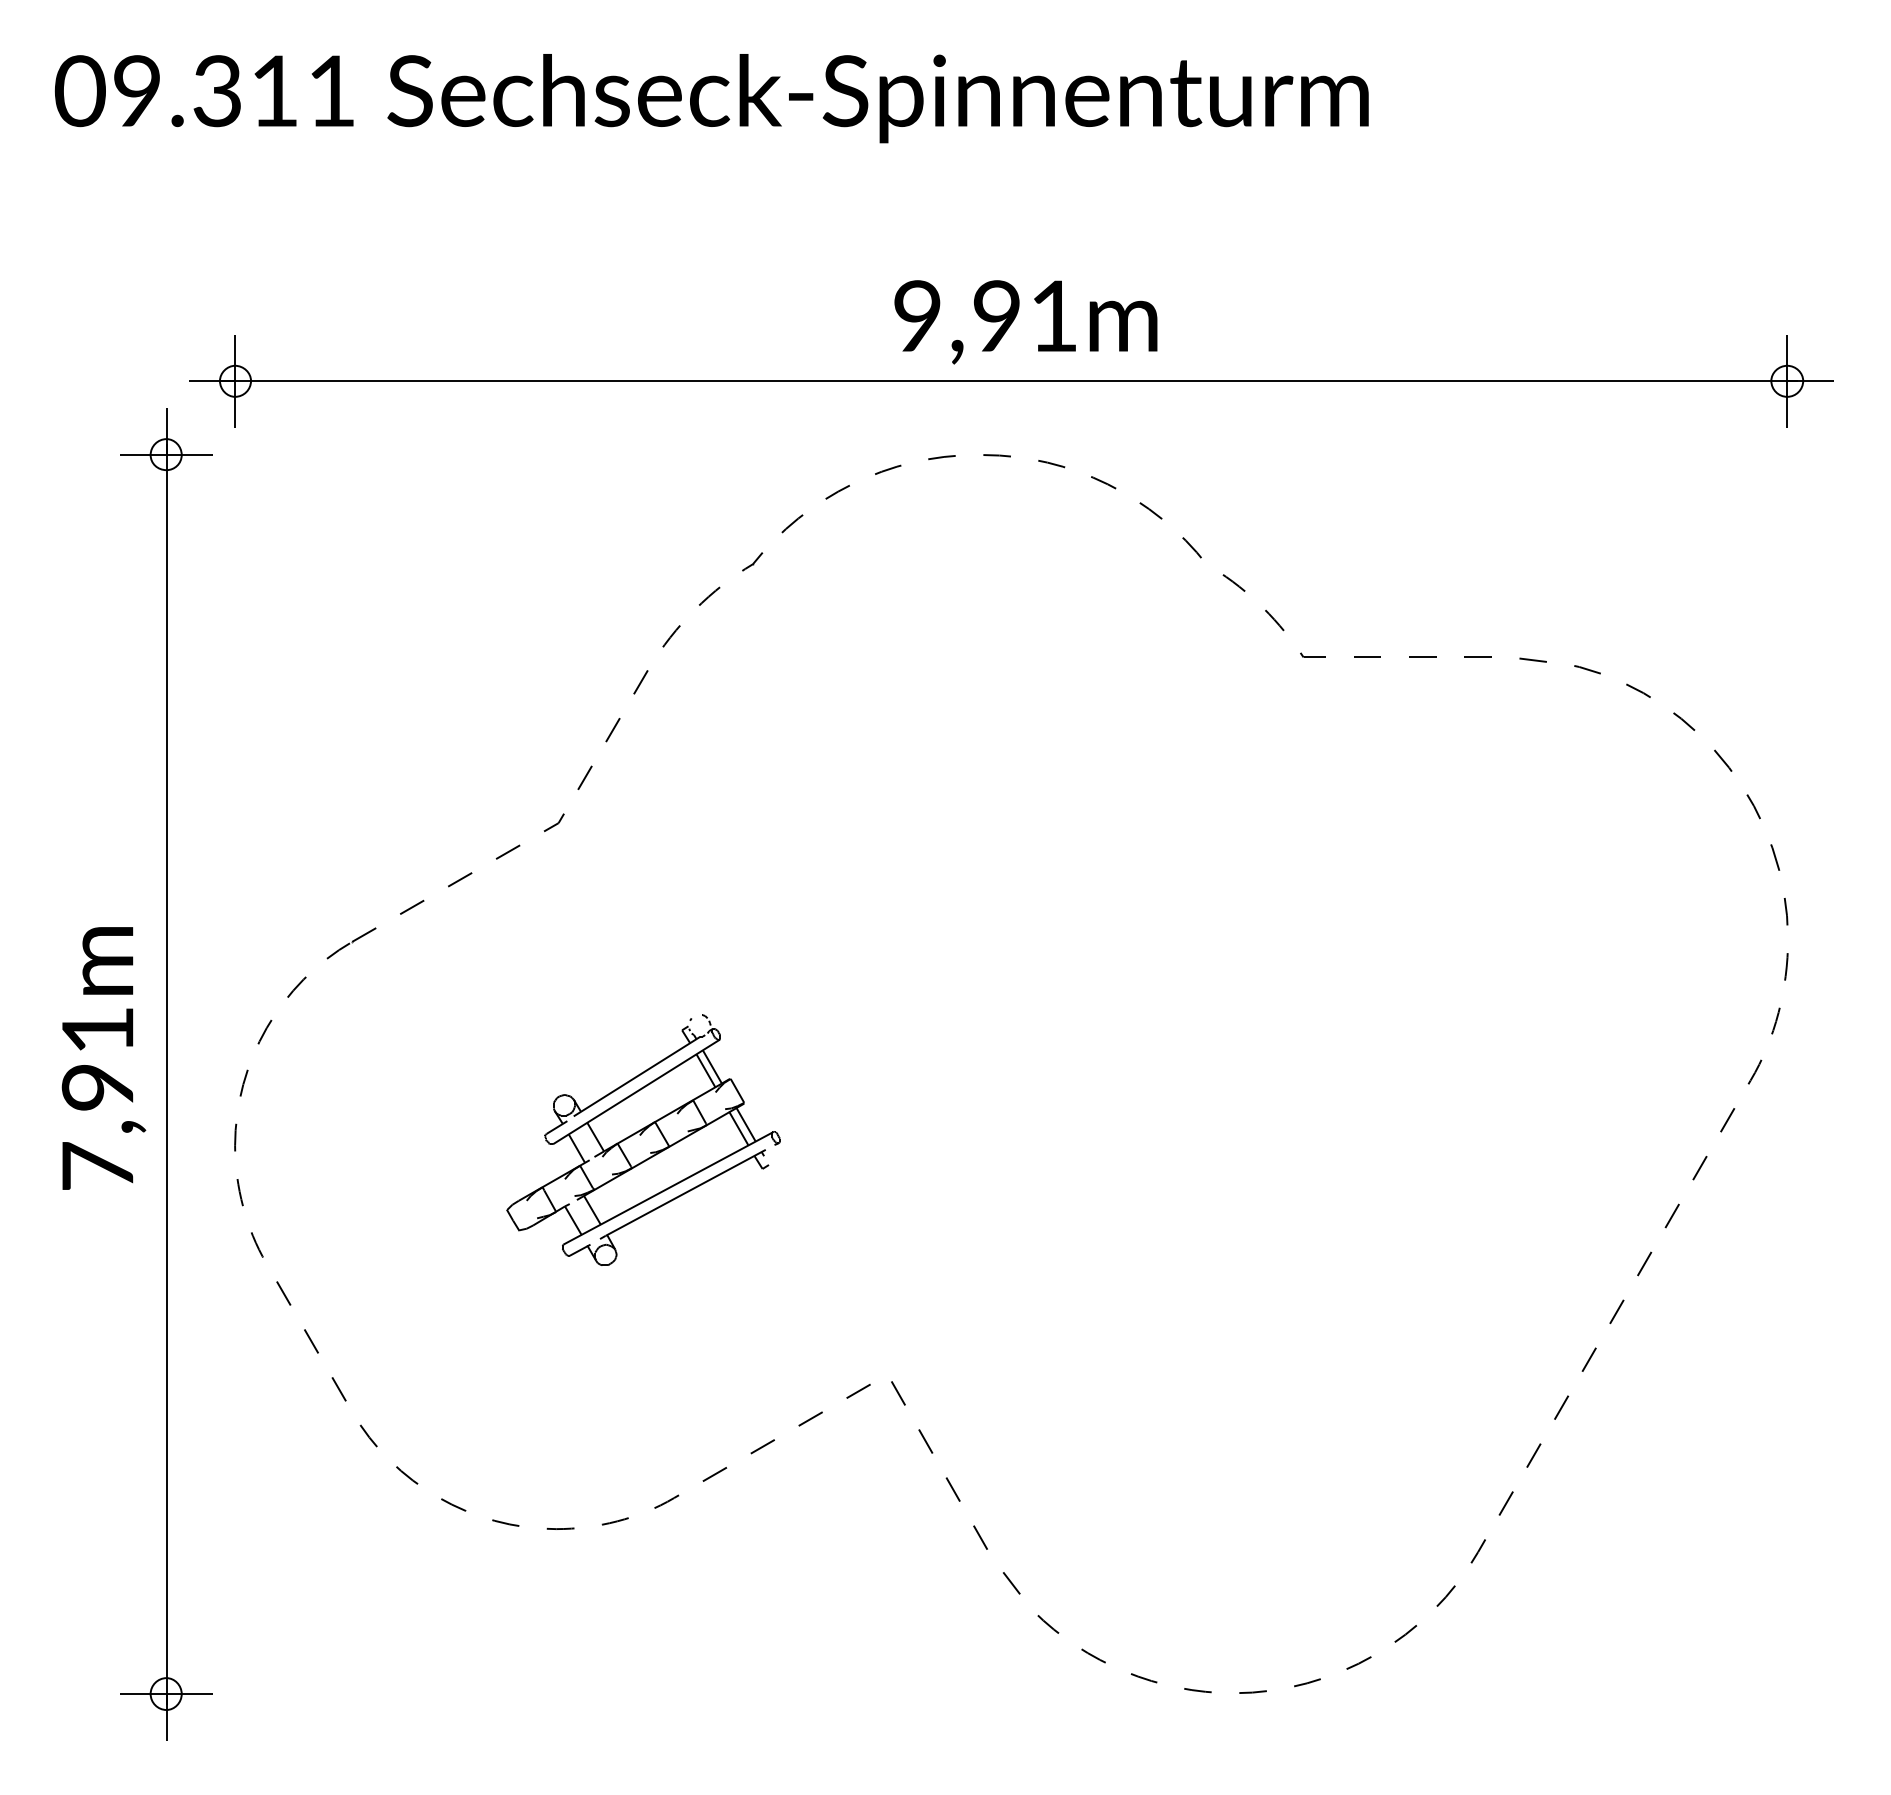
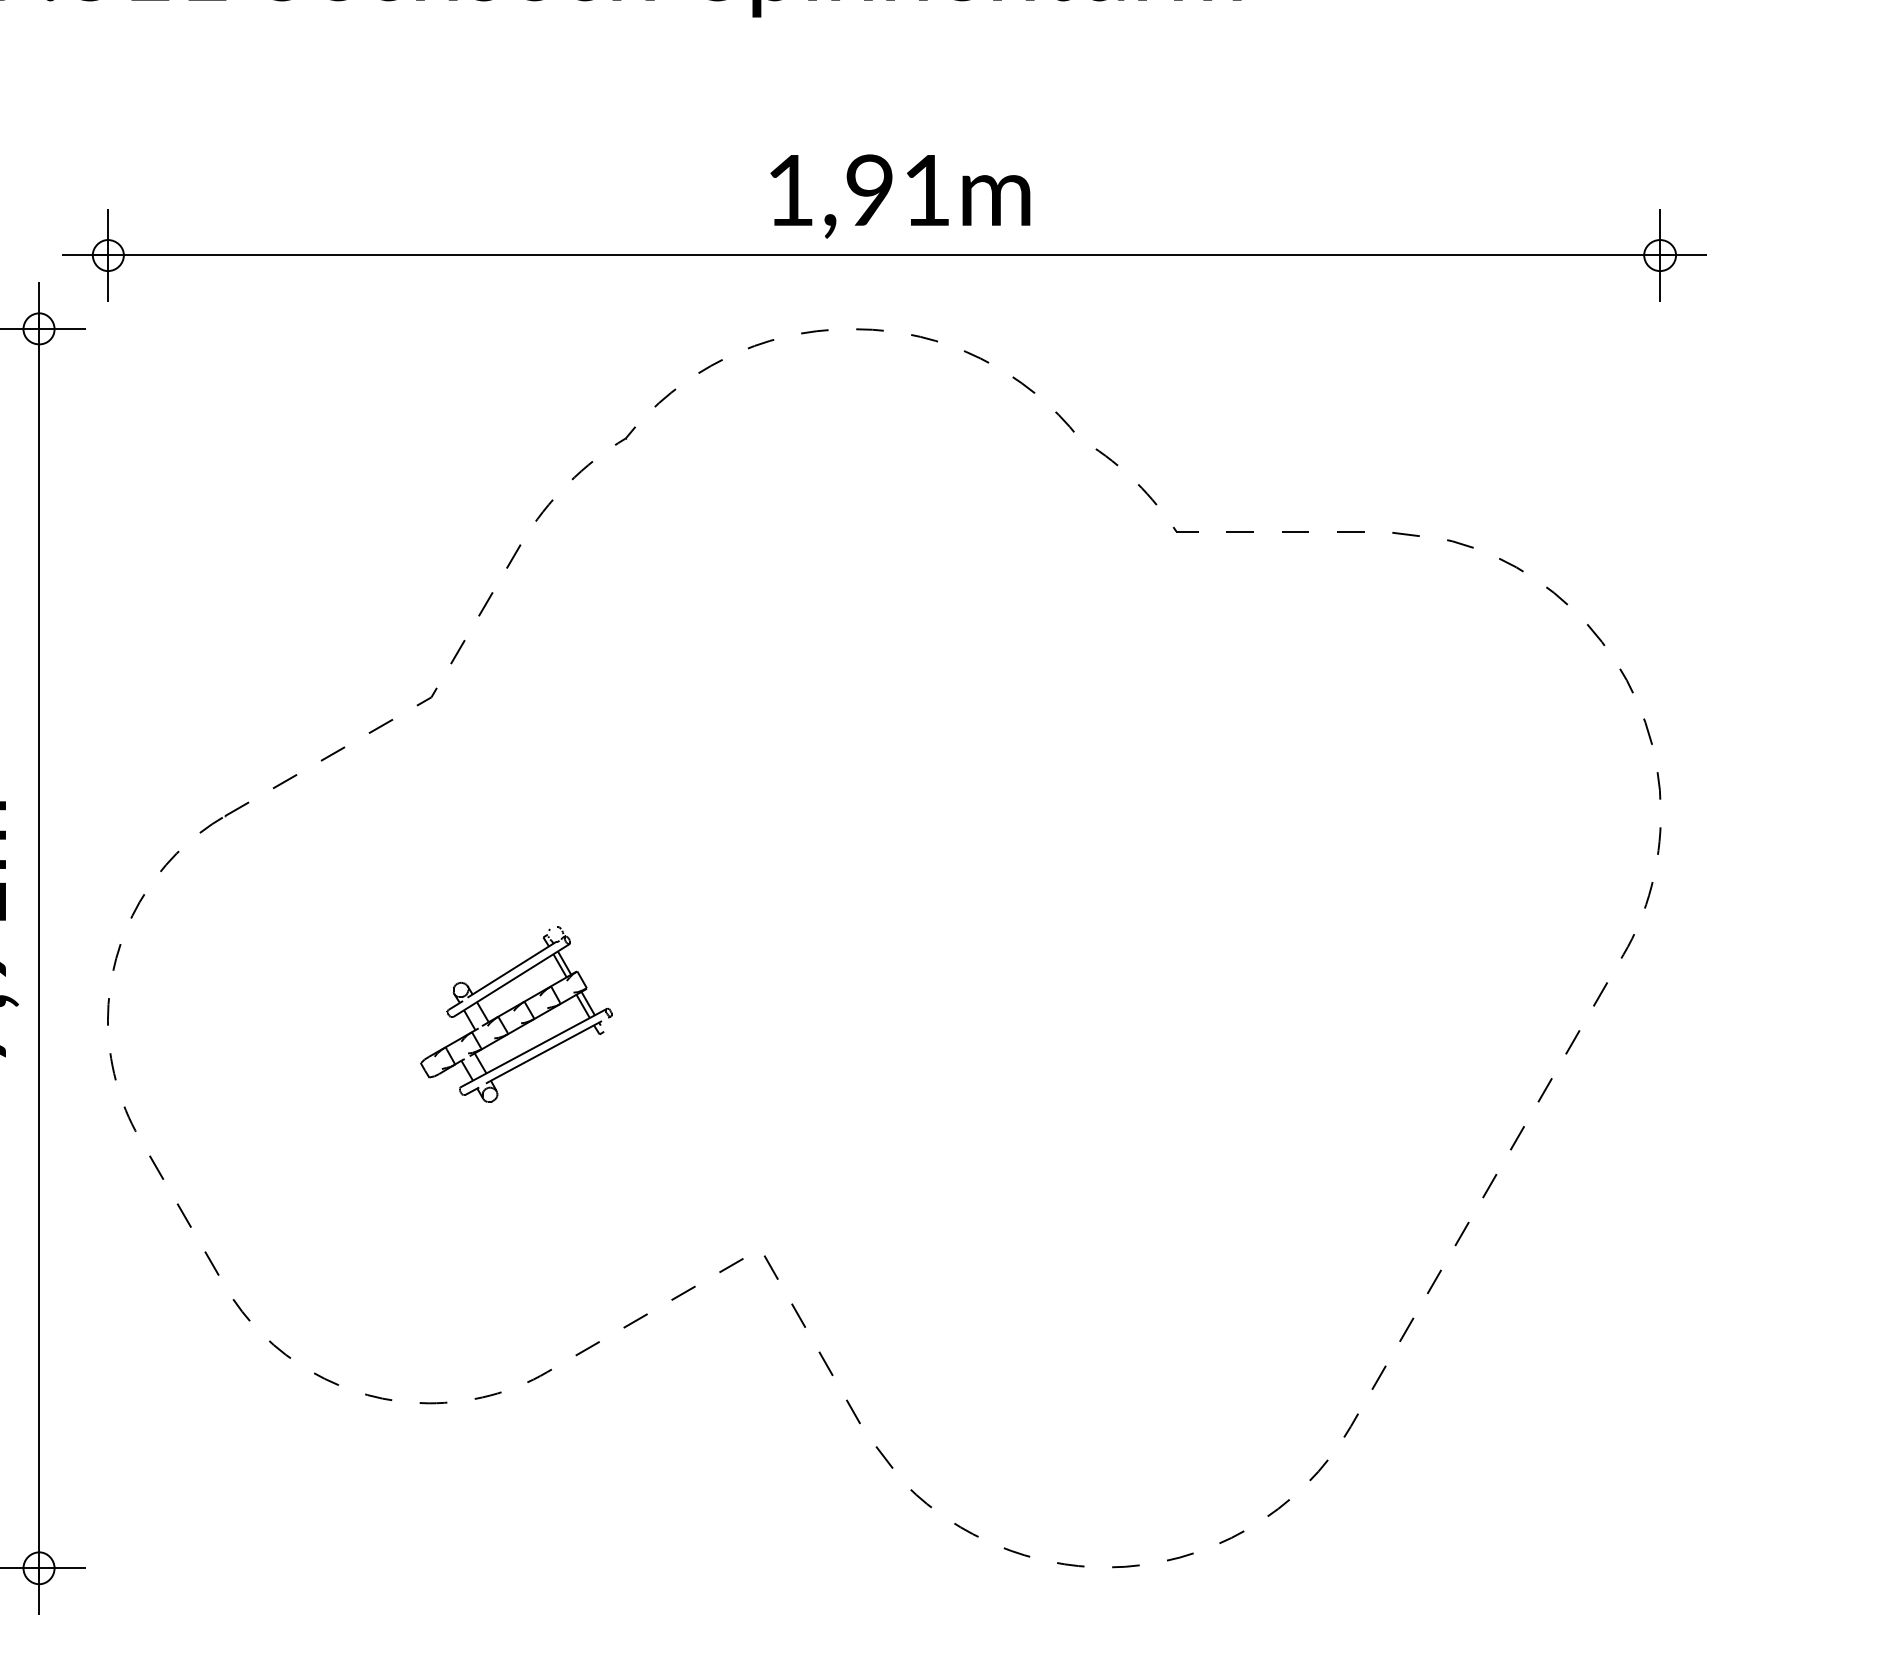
text: (917, 315) -> (790, 189), 9,91m -> 1,91m
part: (643, 1139) -> (516, 1013), size x0.7

